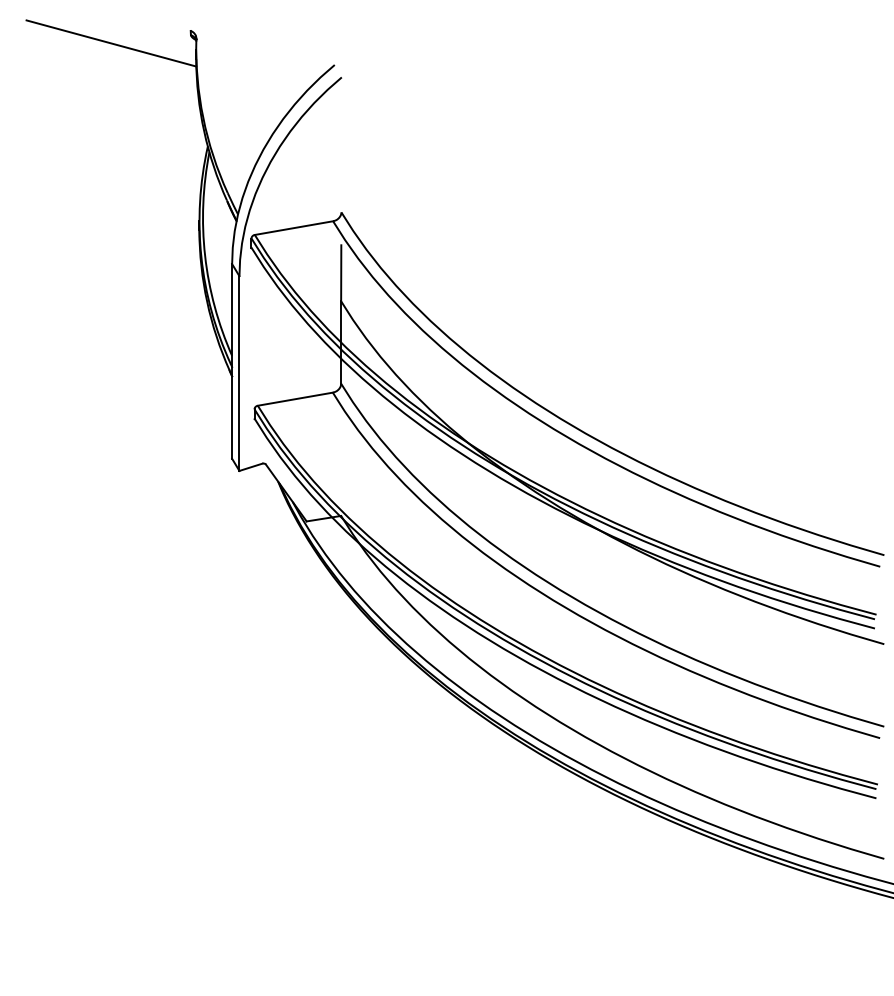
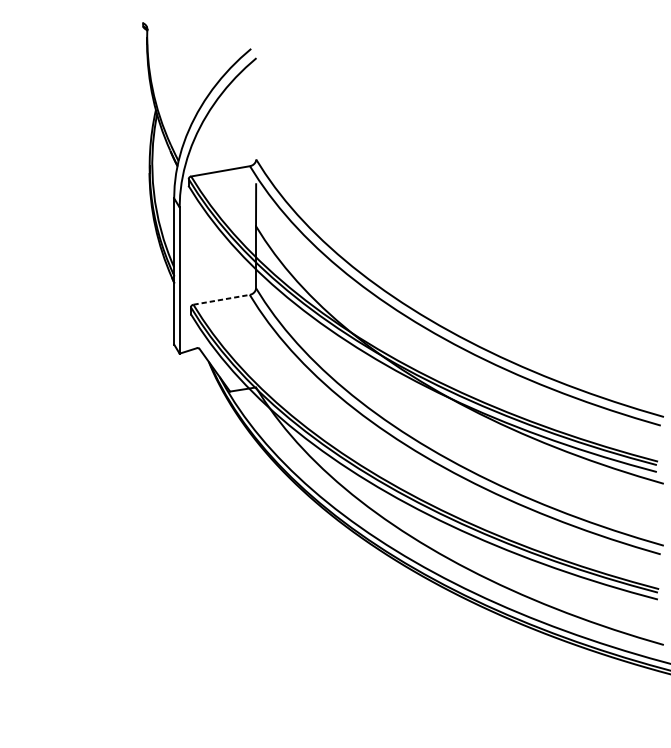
line: (111, 43) -> (83, 32), removed
line: (295, 399) -> (221, 300), solid -> dashed

